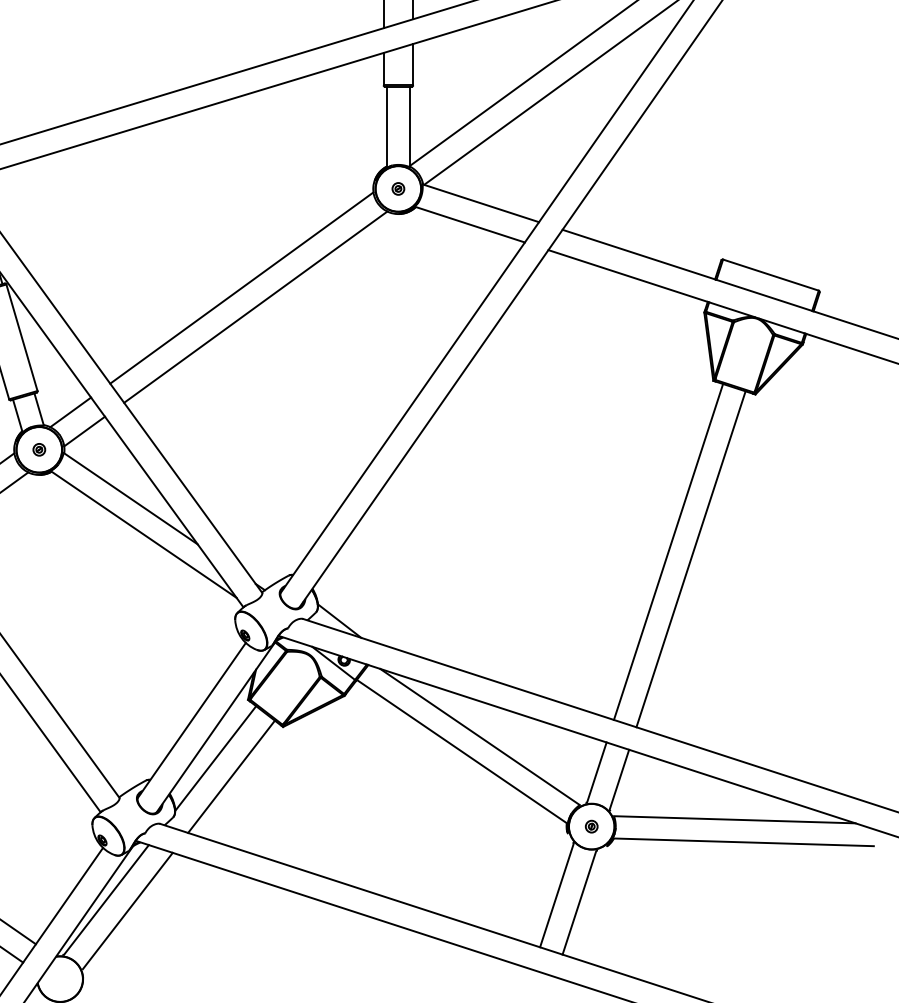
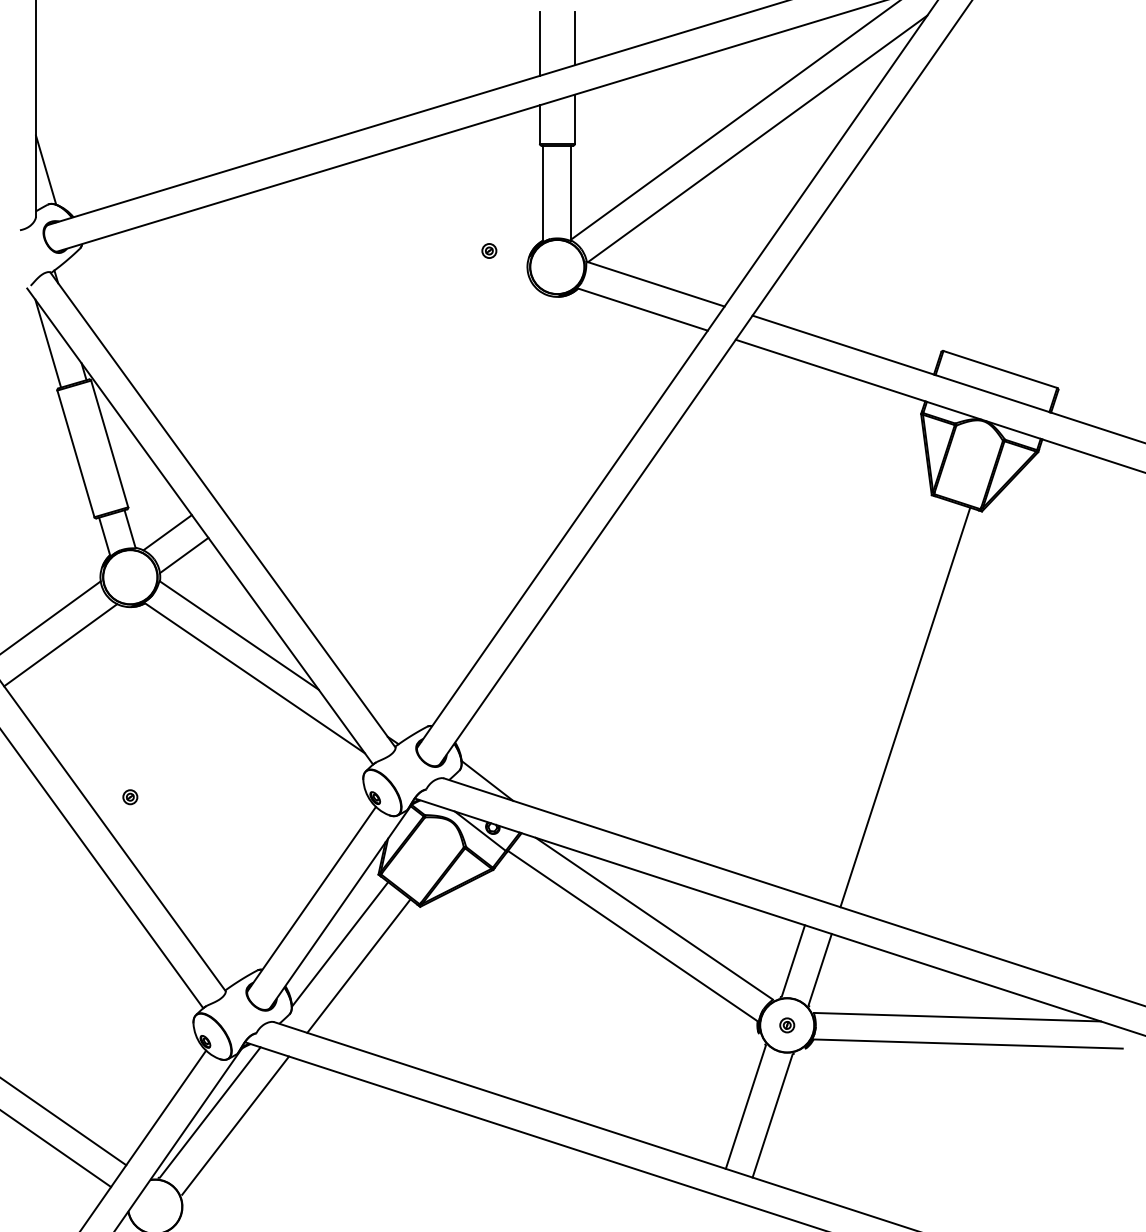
part: (398, 188) -> (489, 250), moved
line: (241, 287) -> (370, 384), removed
line: (255, 307) -> (387, 407), removed
part: (39, 450) -> (130, 797), moved
line: (668, 551) -> (878, 698), removed

